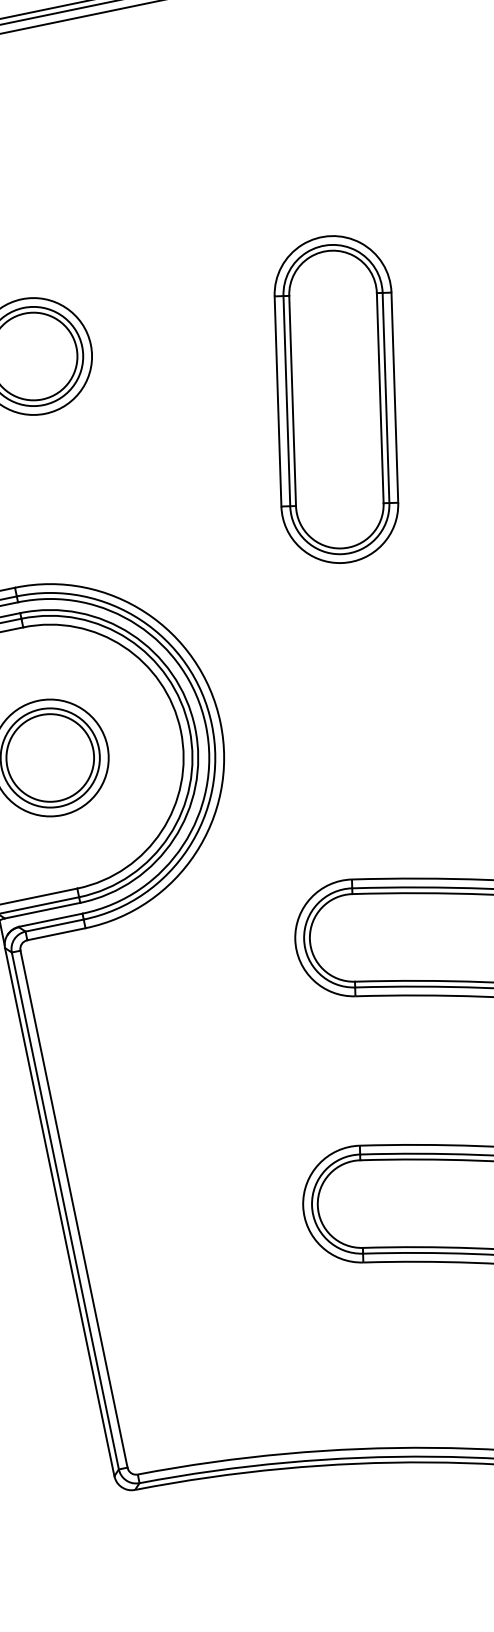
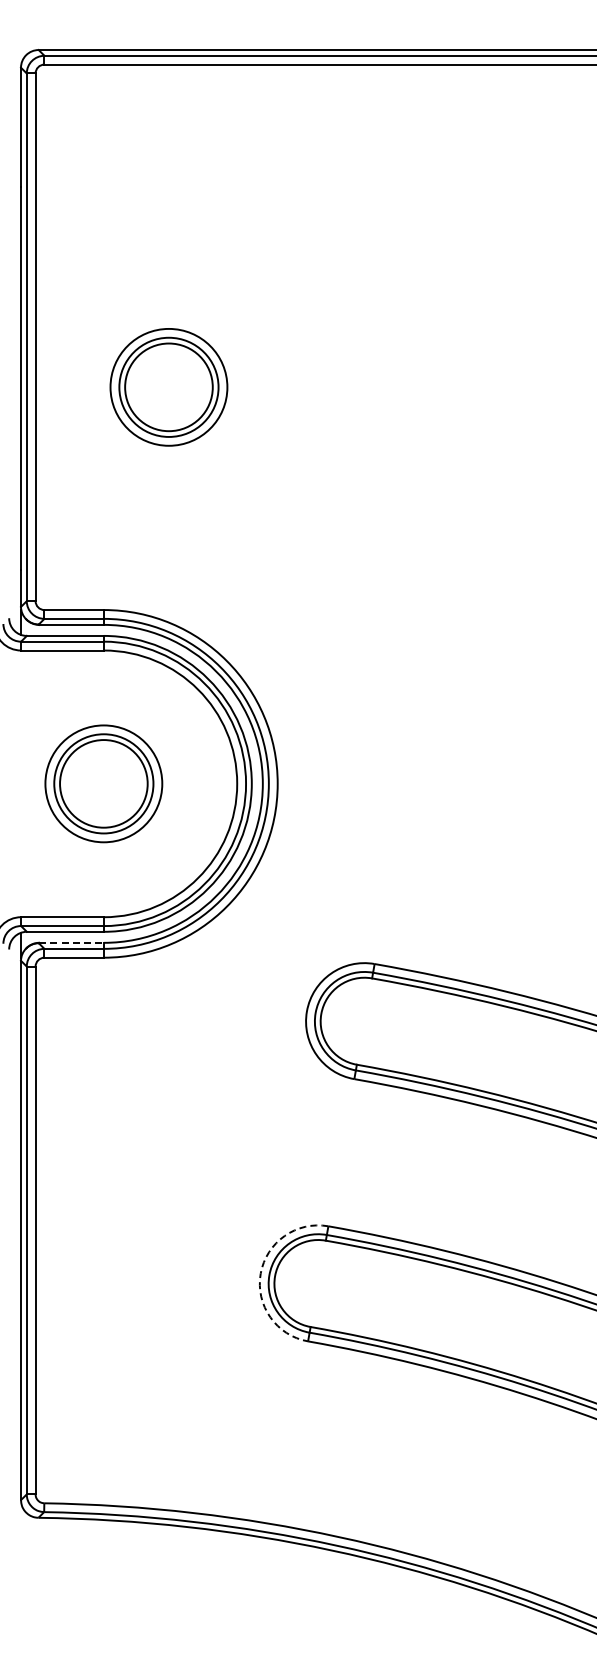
part: (336, 399) -> (456, 490), removed
line: (51, 919) -> (72, 942), solid -> dashed
arc: (302, 1205) -> (260, 1273), solid -> dashed

